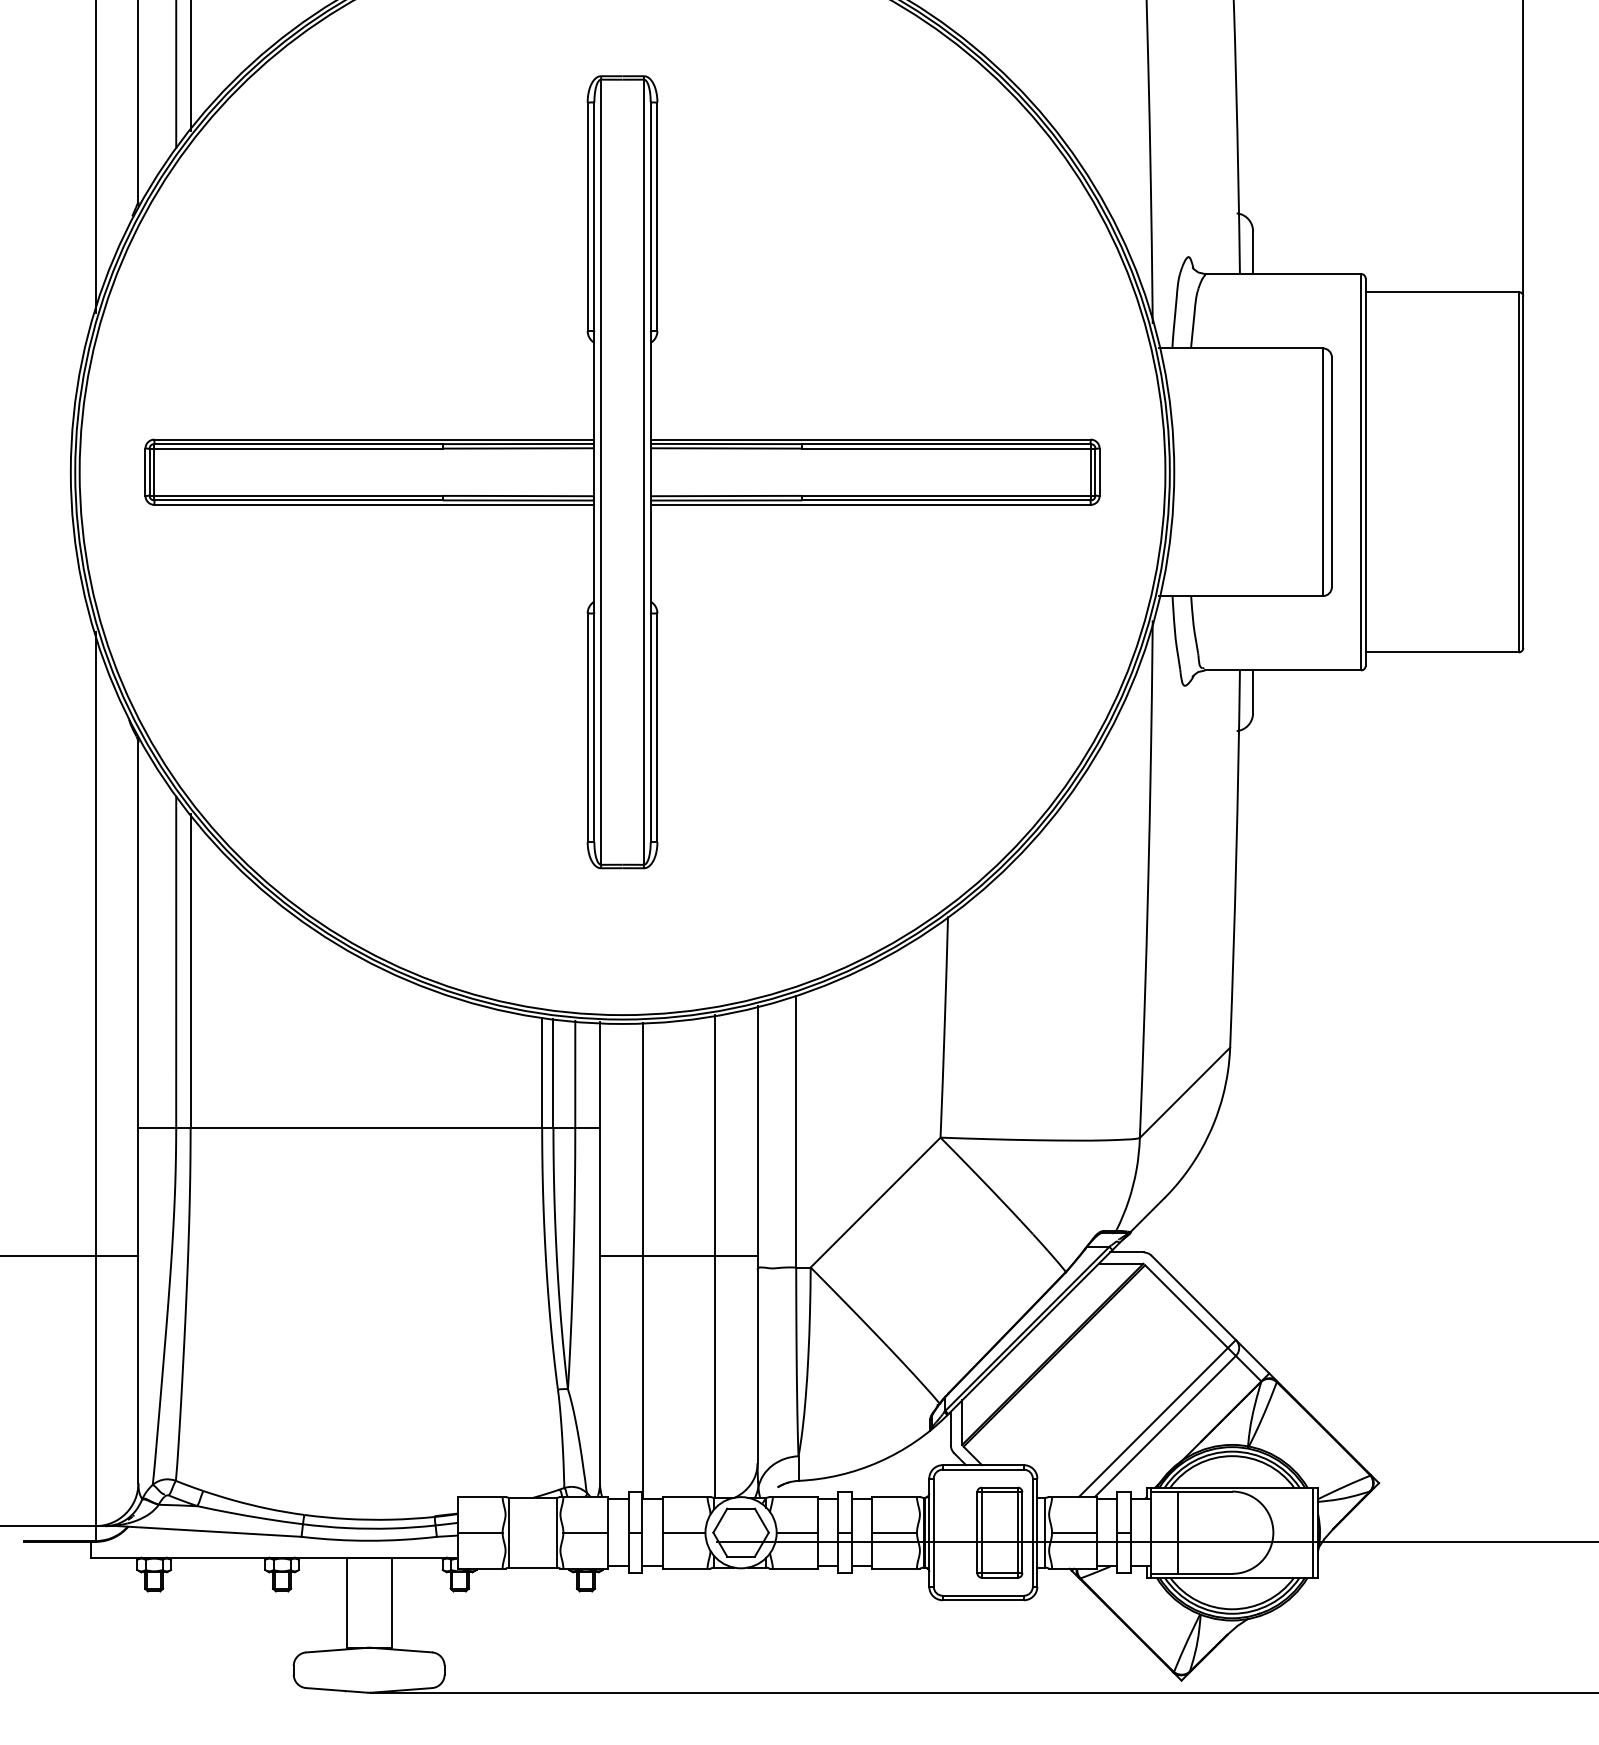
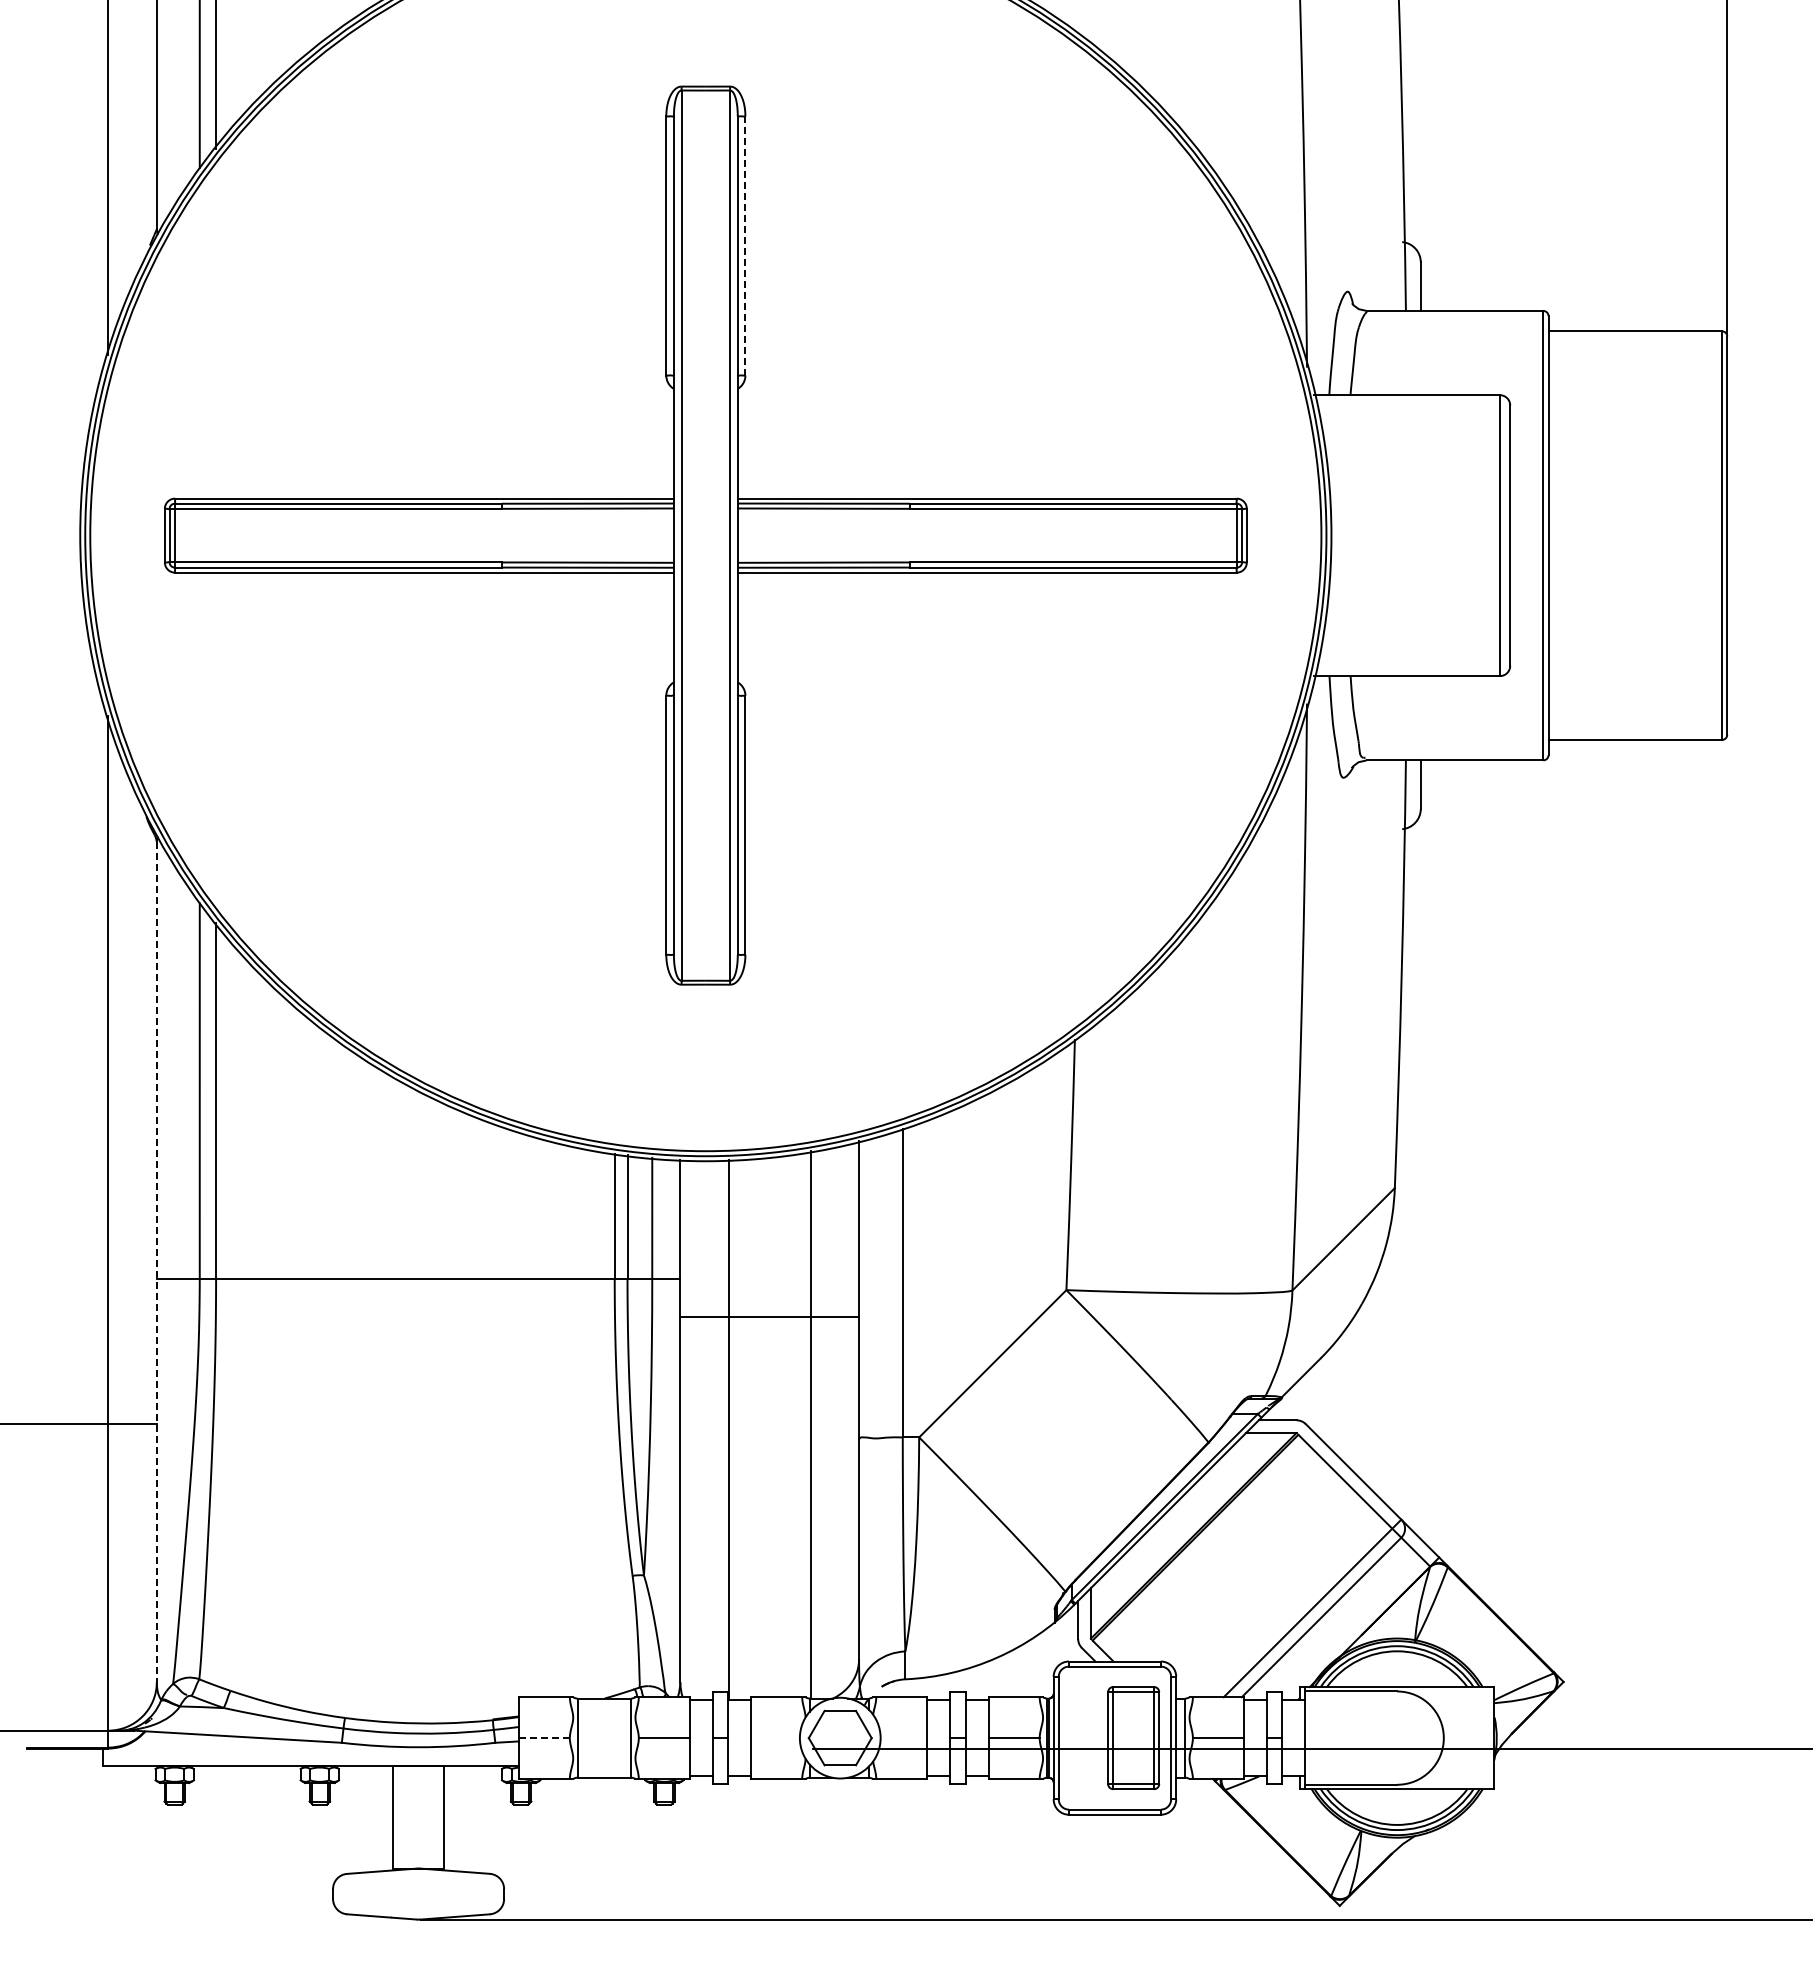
line: (657, 217) -> (745, 246), solid -> dashed
line: (138, 1113) -> (156, 1262), solid -> dashed
line: (678, 1256) -> (769, 1317), moved
line: (1177, 1532) -> (1335, 1737), removed
line: (480, 1533) -> (544, 1738), solid -> dashed
line: (683, 1533) -> (775, 1738), removed
line: (796, 1533) -> (903, 1738), removed
line: (1313, 1533) -> (1489, 1738), removed

